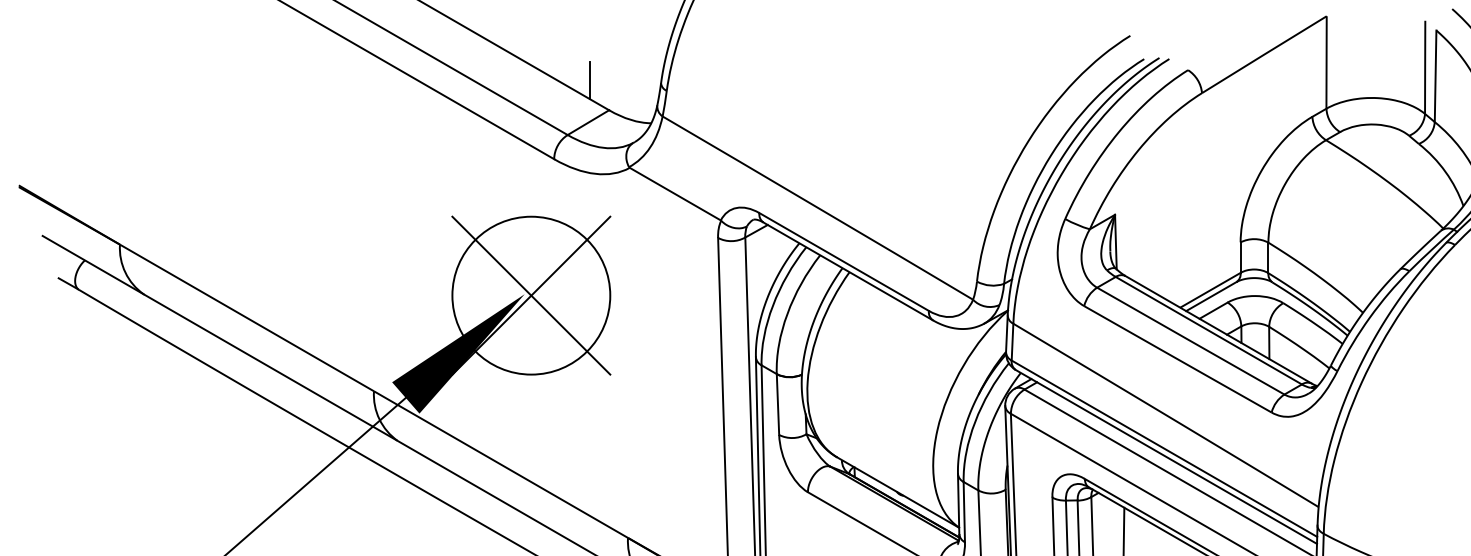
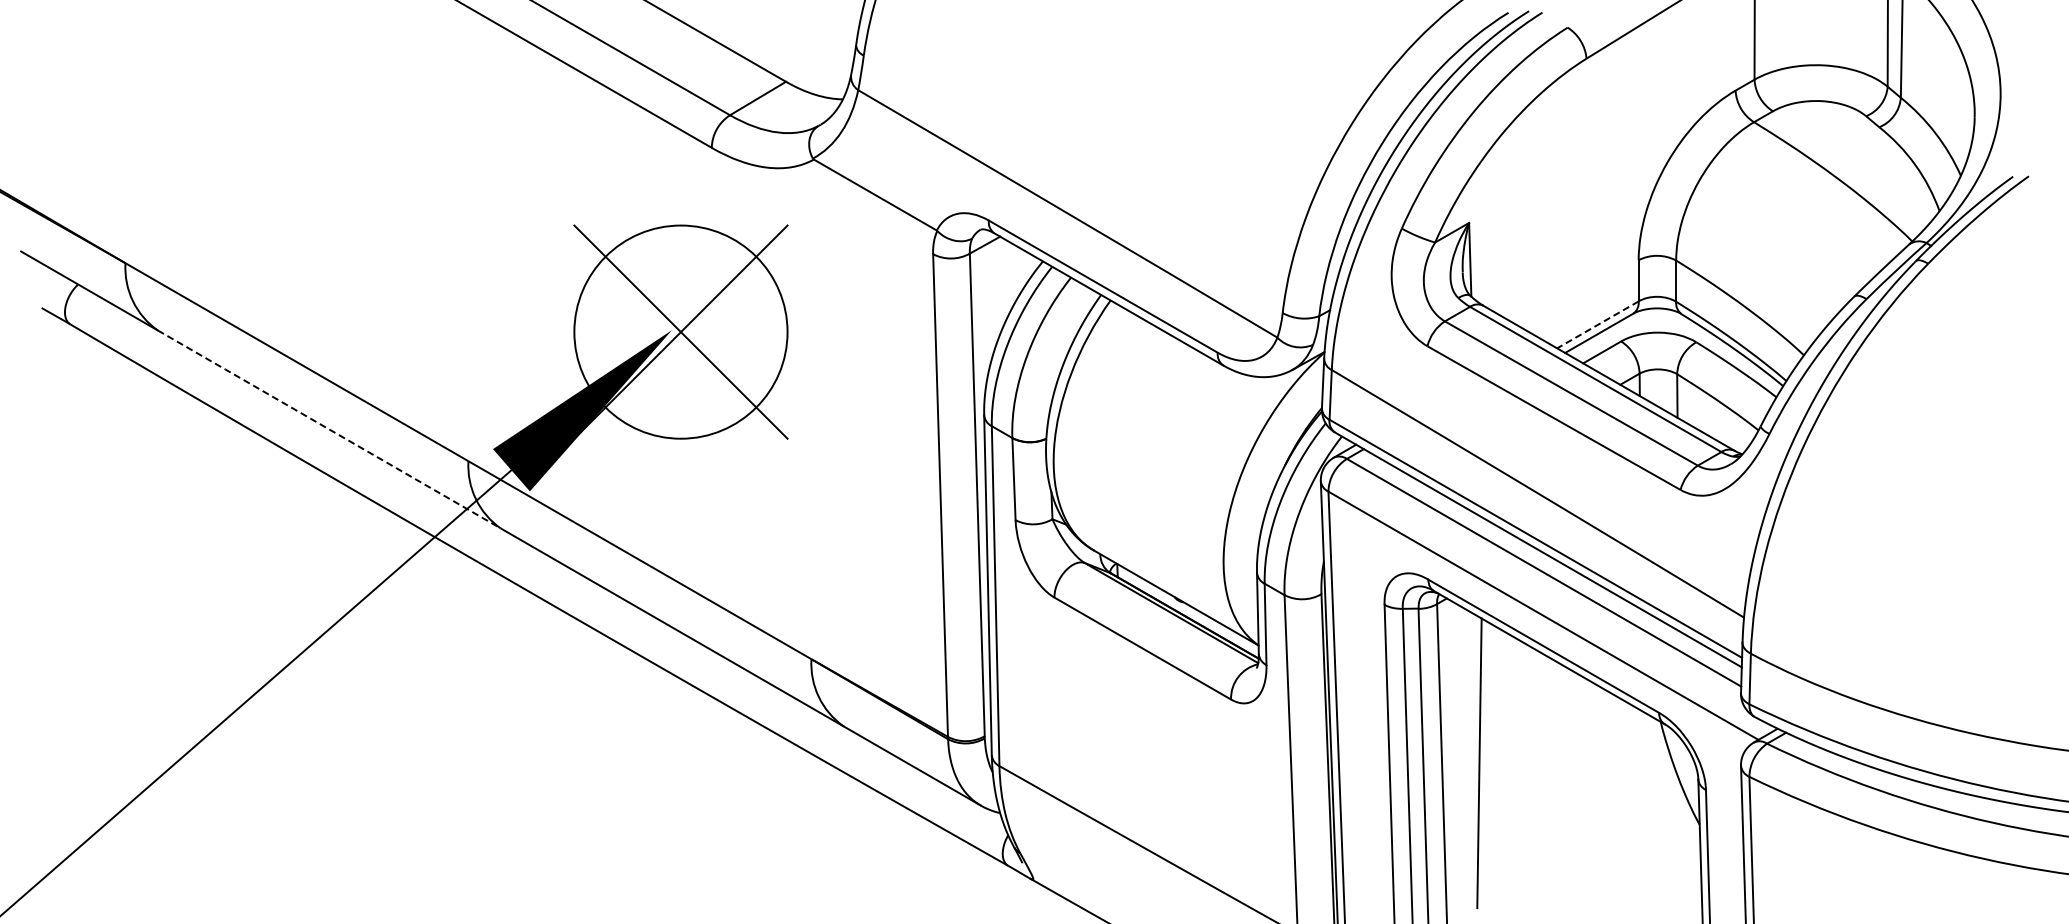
line: (589, 80) -> (759, 41), removed
line: (1210, 290) -> (1598, 324), solid -> dashed
line: (270, 367) -> (328, 429), solid -> dashed

